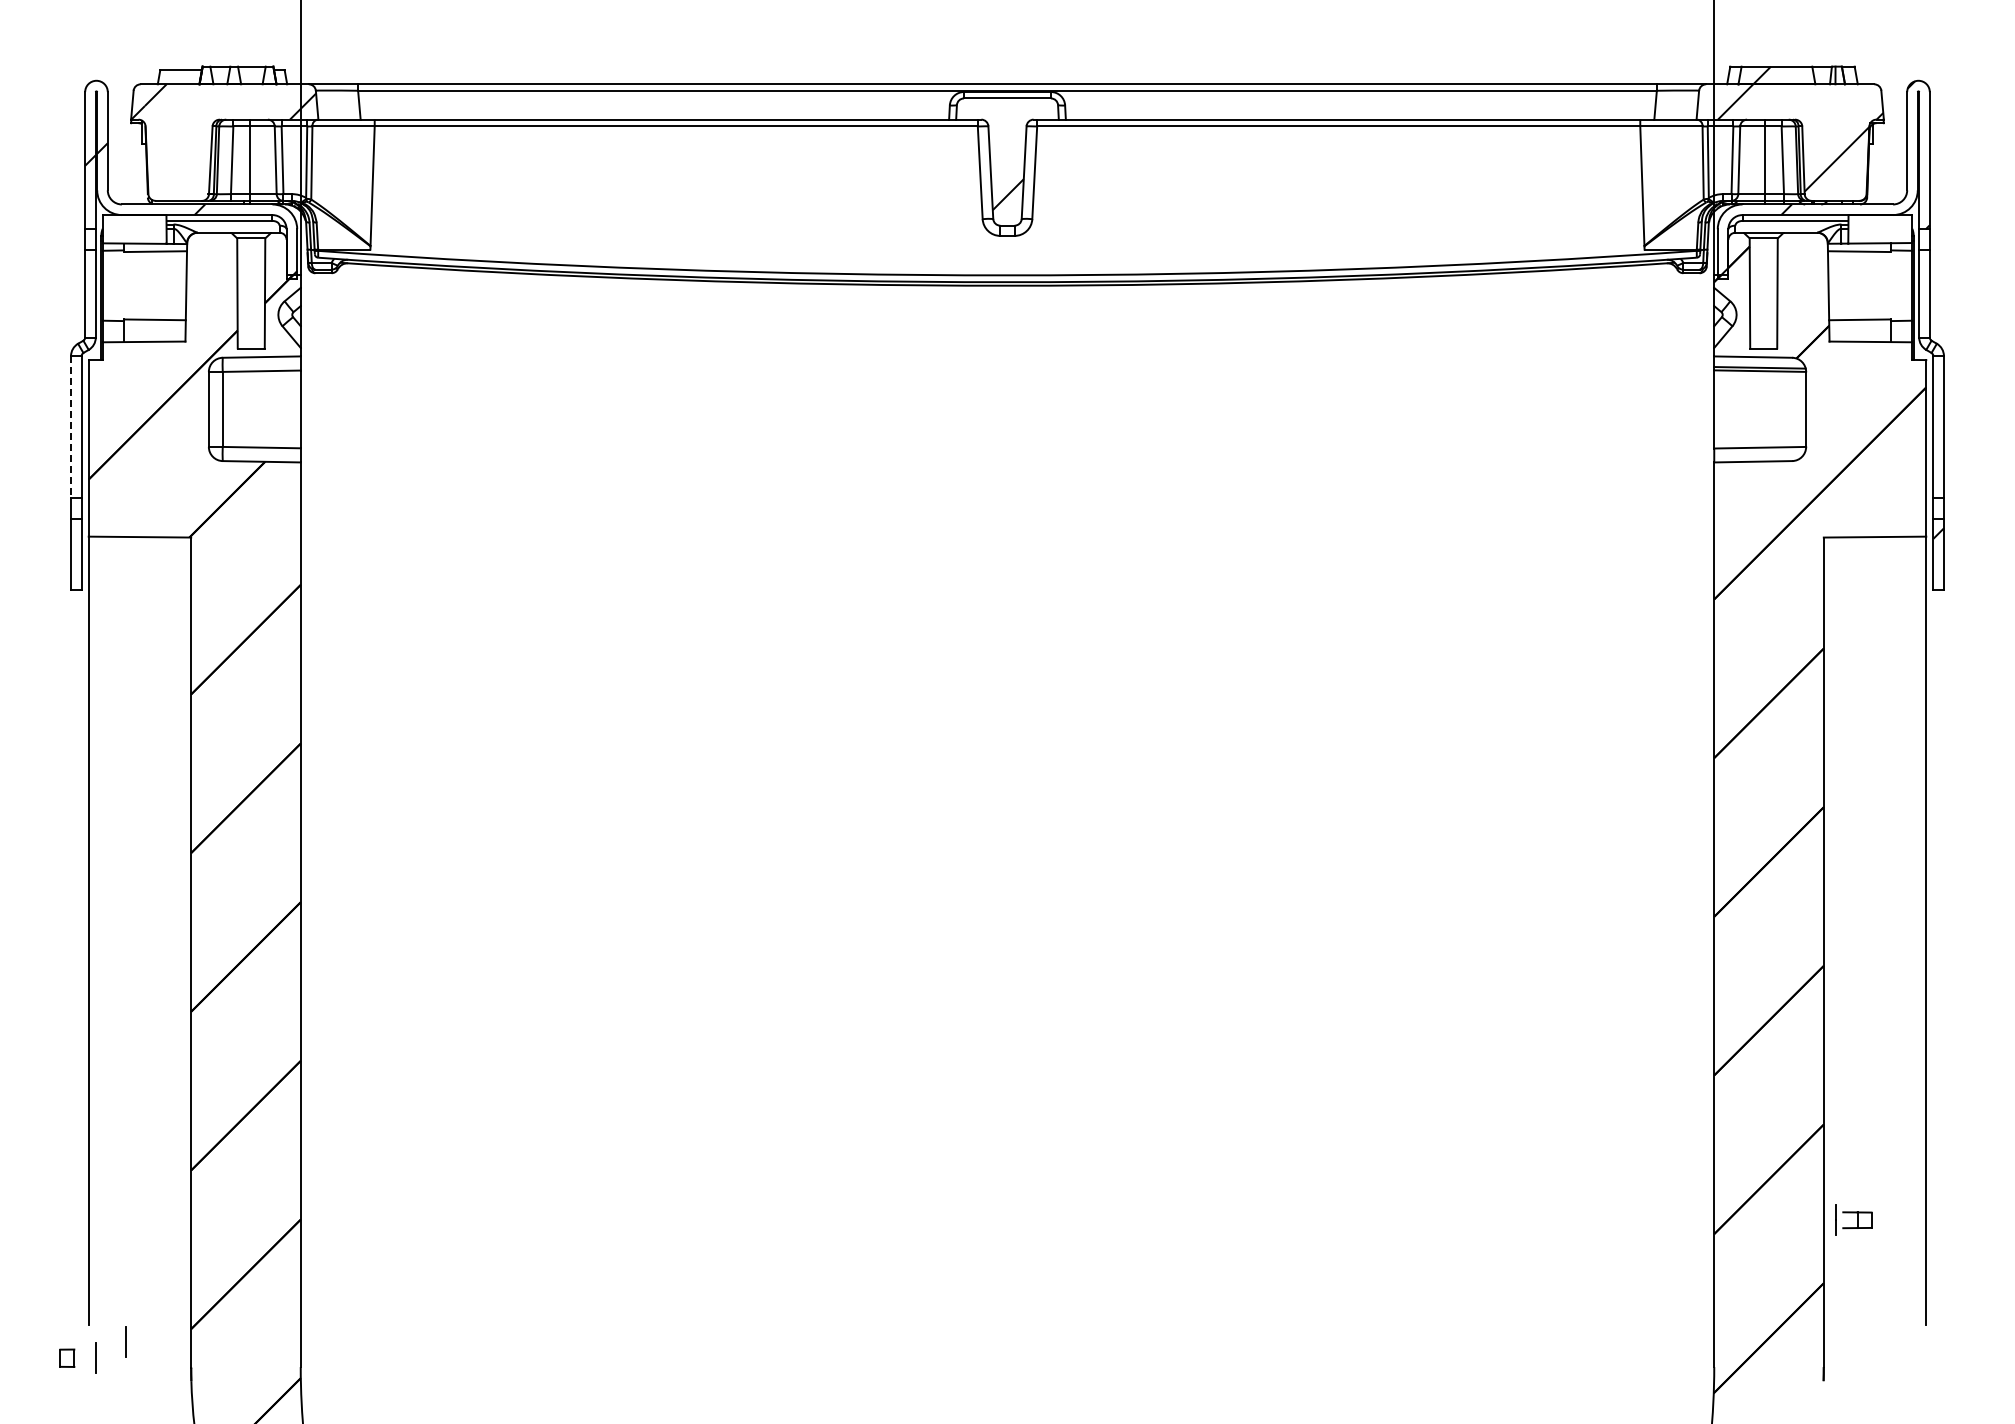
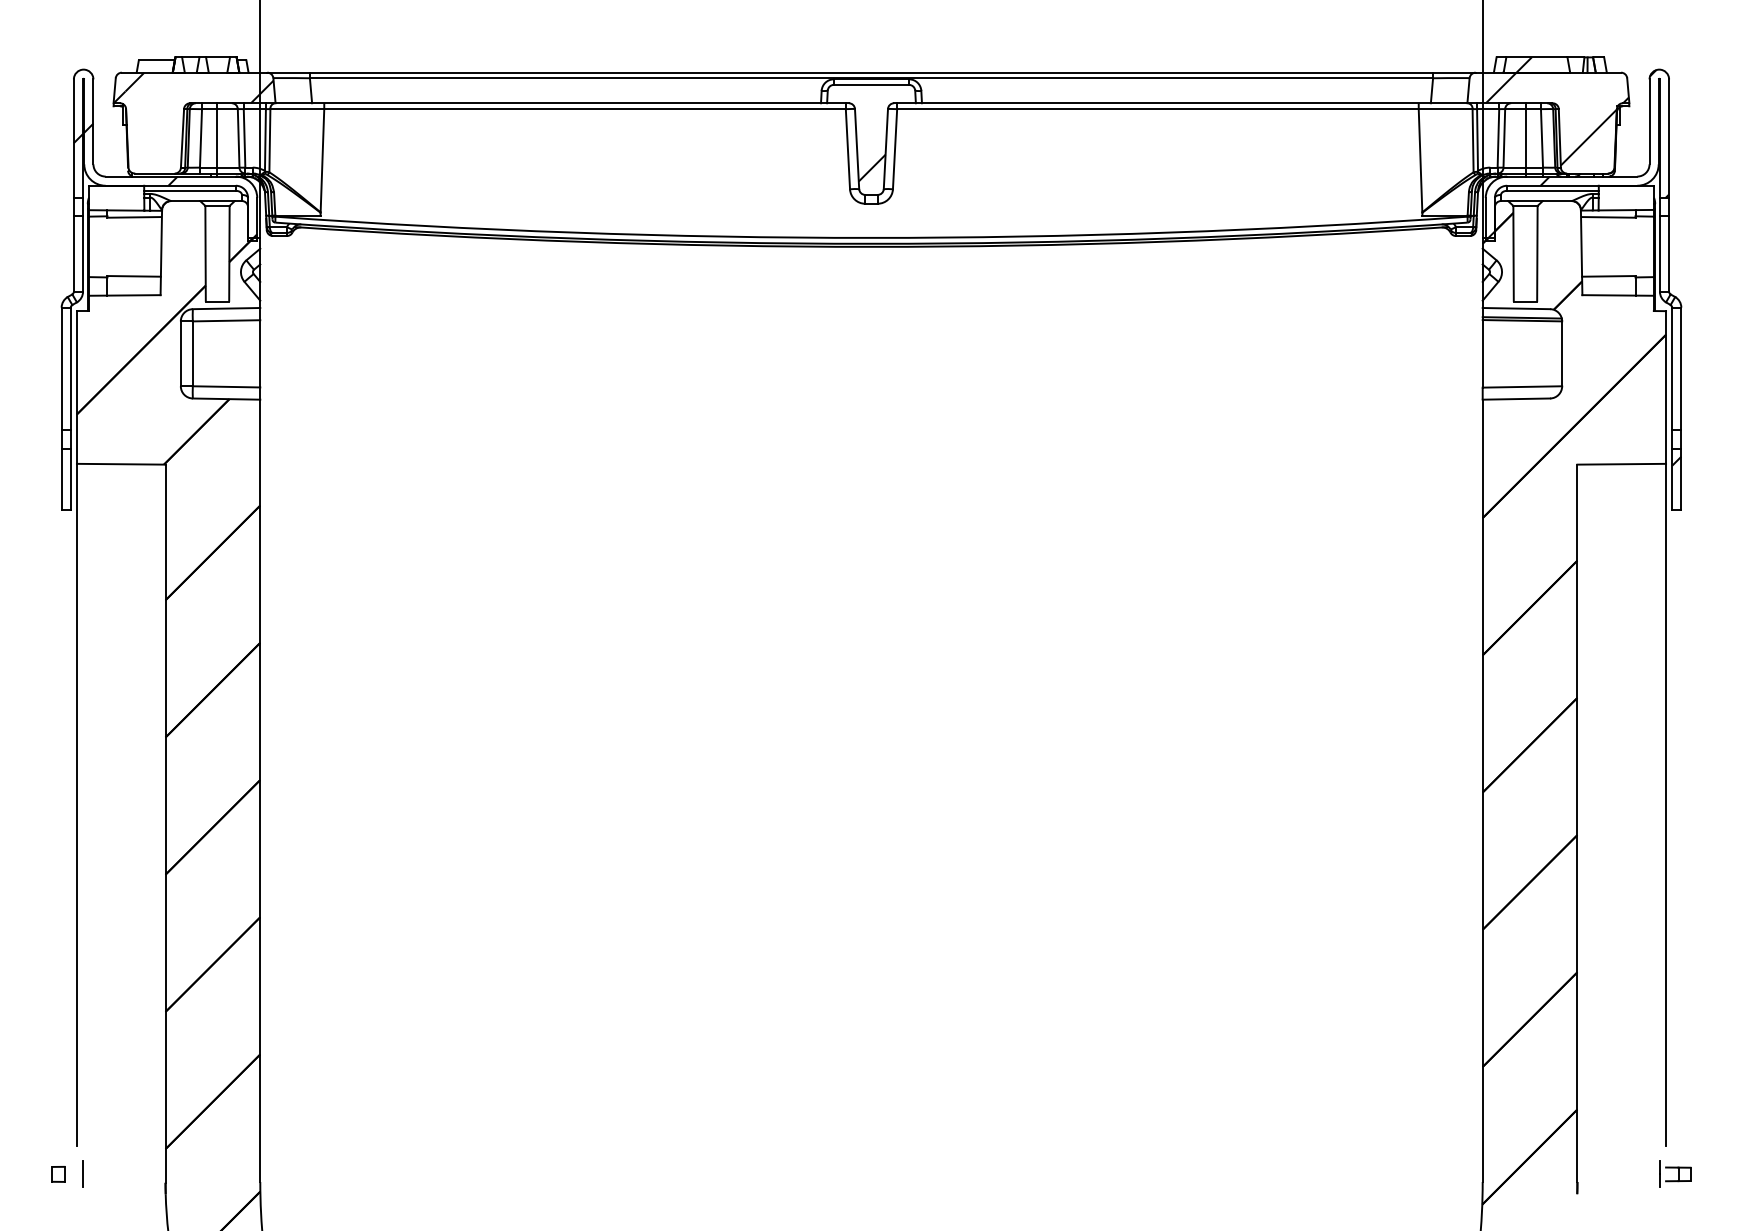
line: (71, 426) -> (62, 368), dashed -> solid
part: (1853, 1219) -> (1674, 1173), moved
line: (125, 1341) -> (108, 1159), removed

